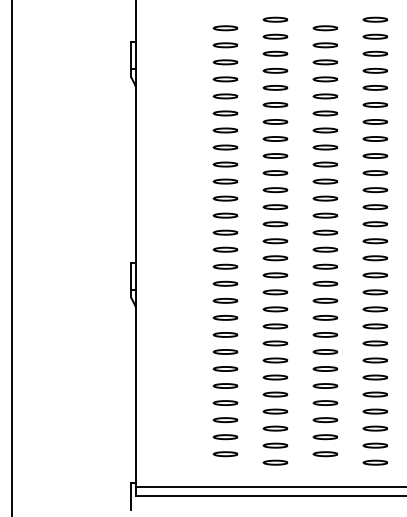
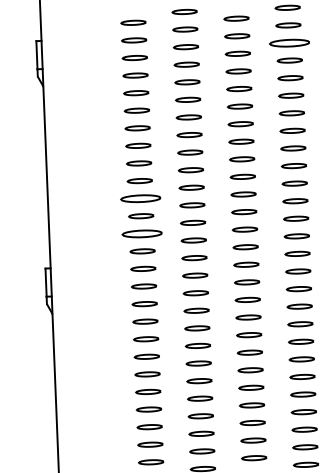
part: (374, 53) -> (288, 42), size x1.6
part: (225, 198) -> (140, 198), size x1.6
part: (225, 232) -> (141, 233), size x1.6

